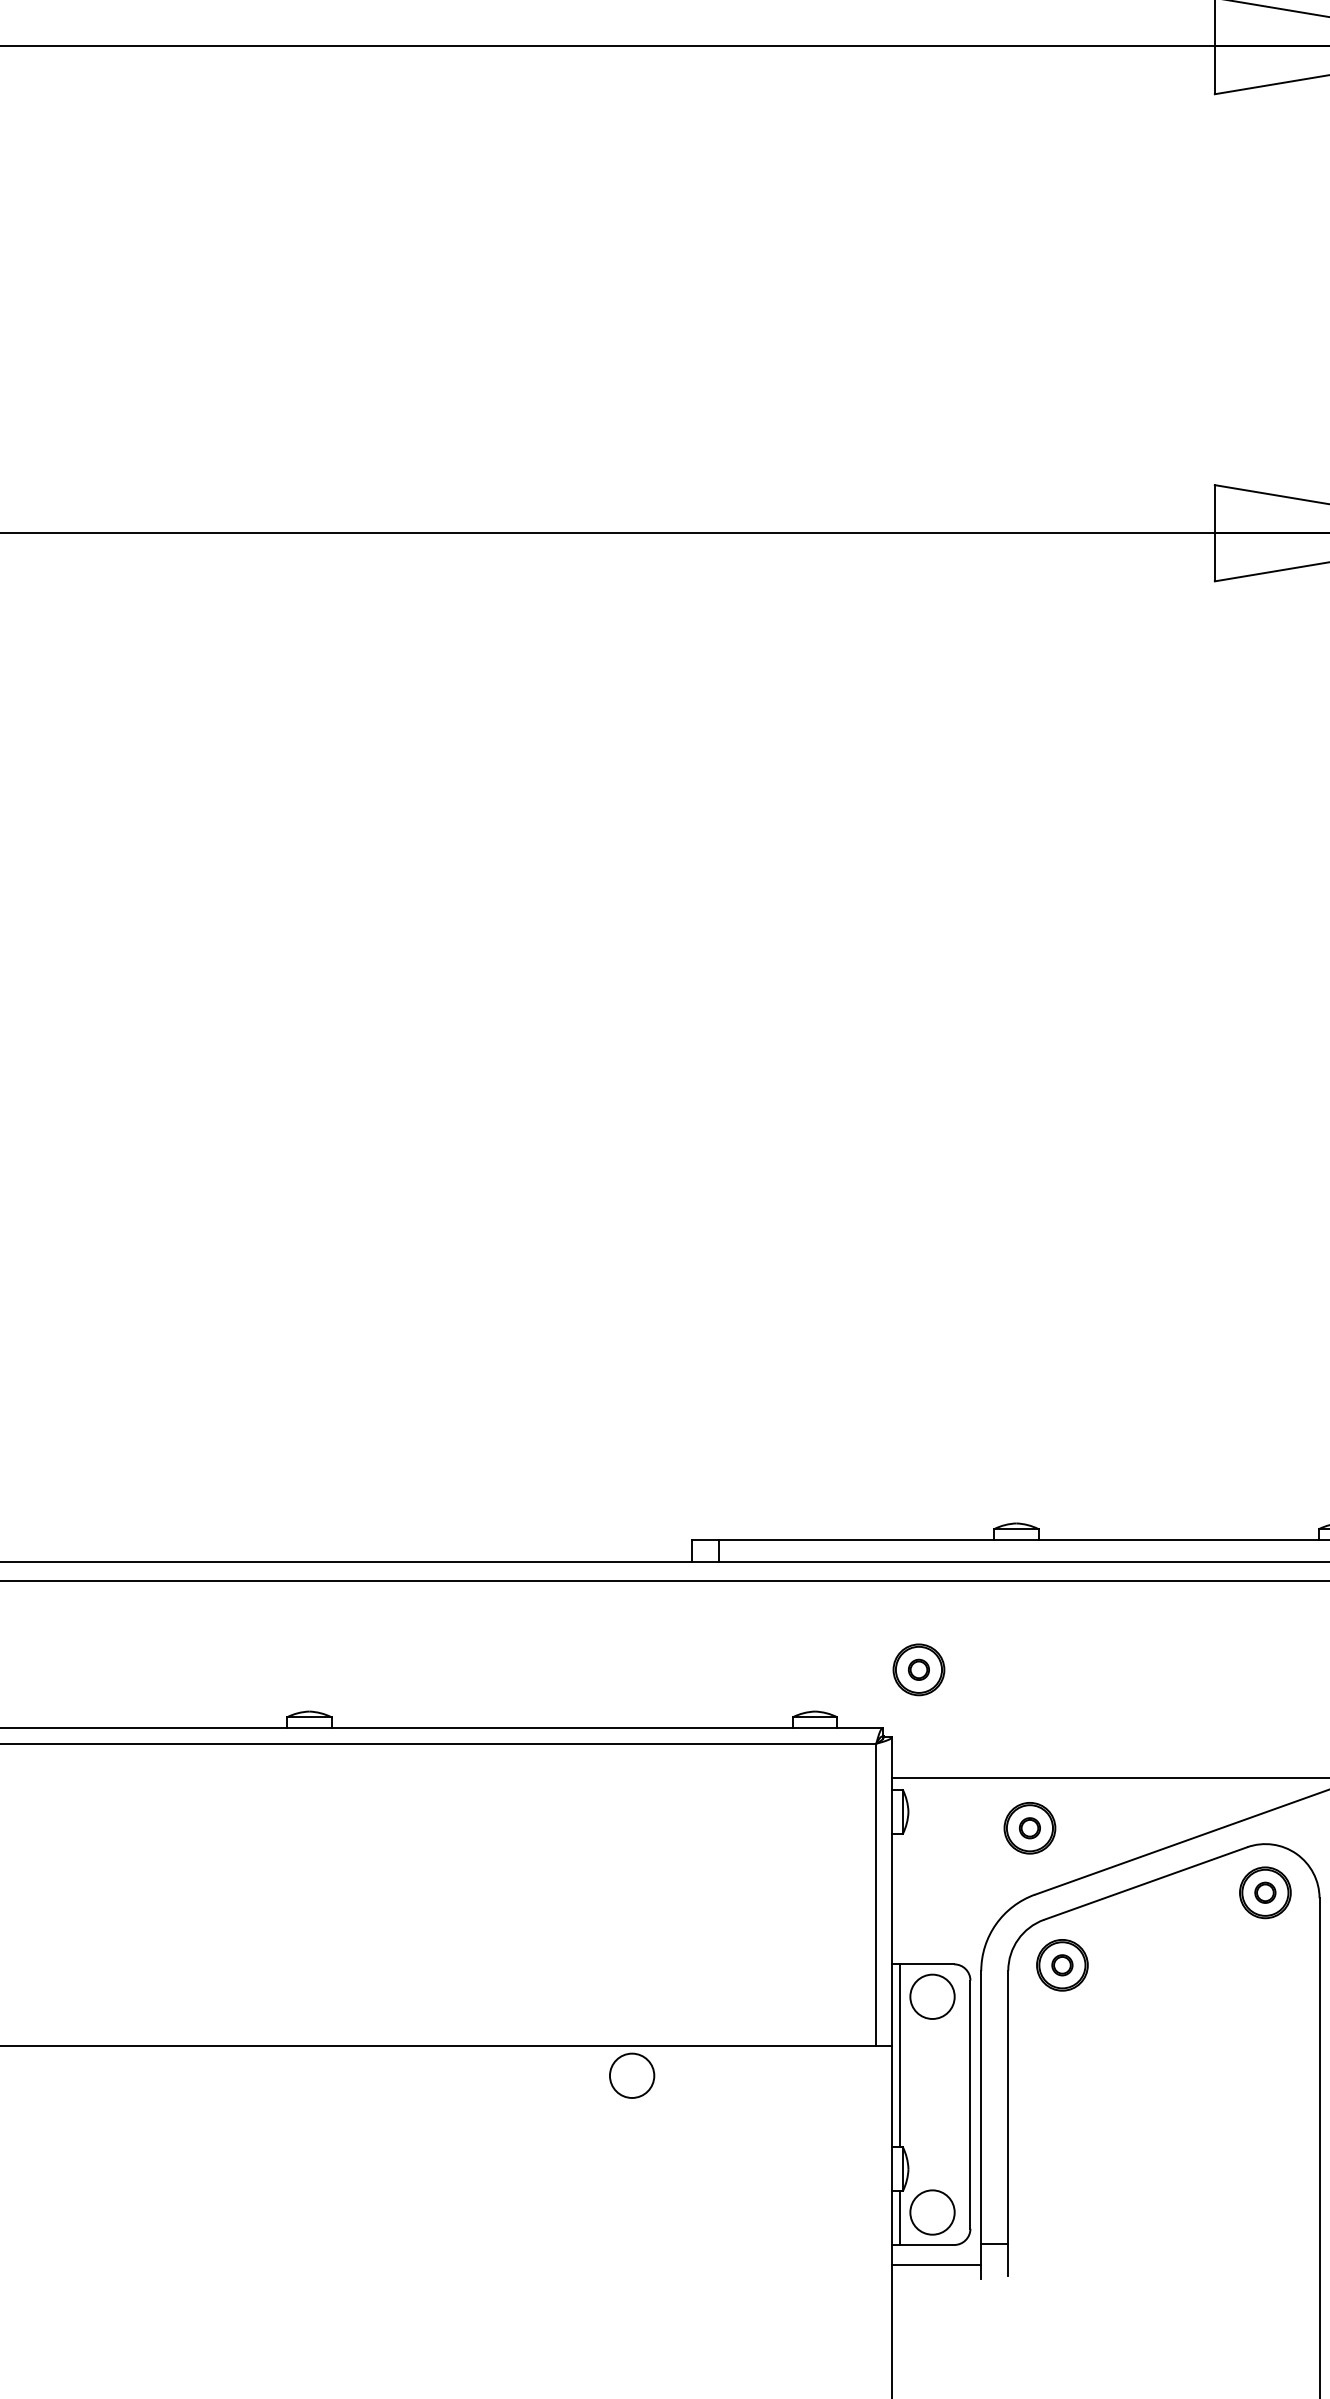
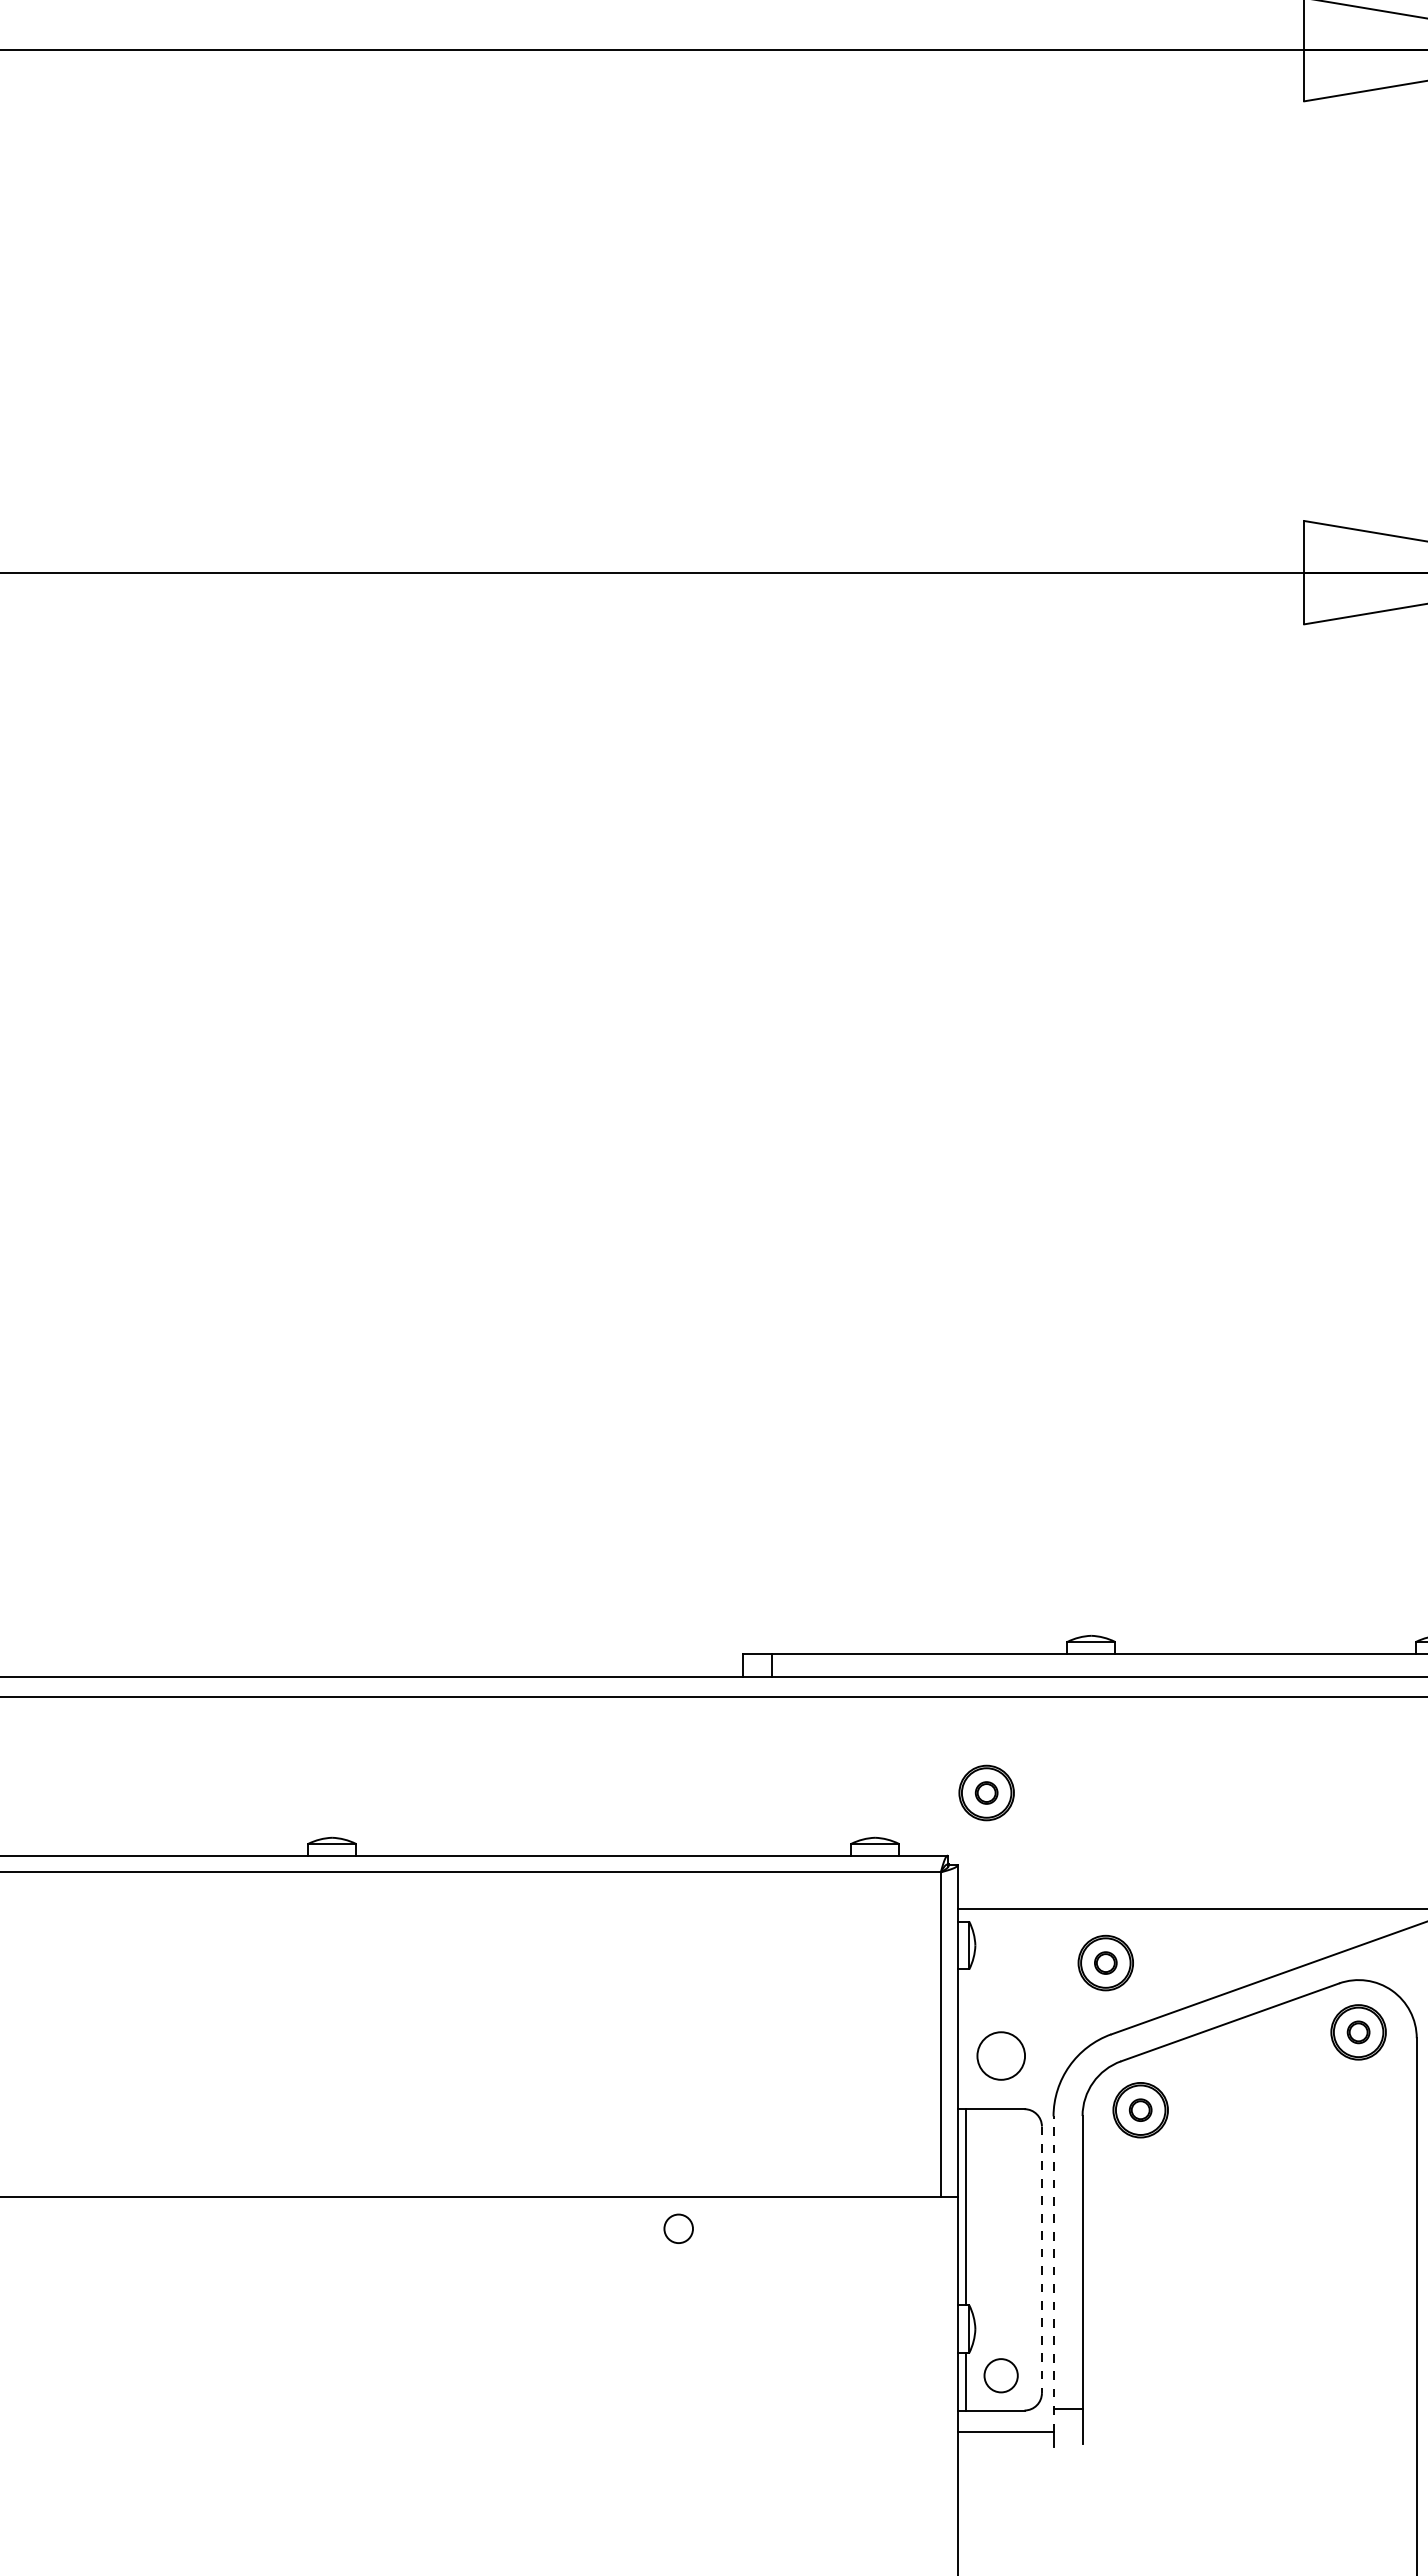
circle: (931, 1996) -> (1000, 2055), moved
circle: (631, 2075) -> (678, 2228), size x0.6
line: (970, 2105) -> (1041, 2260), solid -> dashed
line: (981, 2118) -> (1053, 2274), solid -> dashed
circle: (931, 2212) -> (1000, 2375), size x0.7

